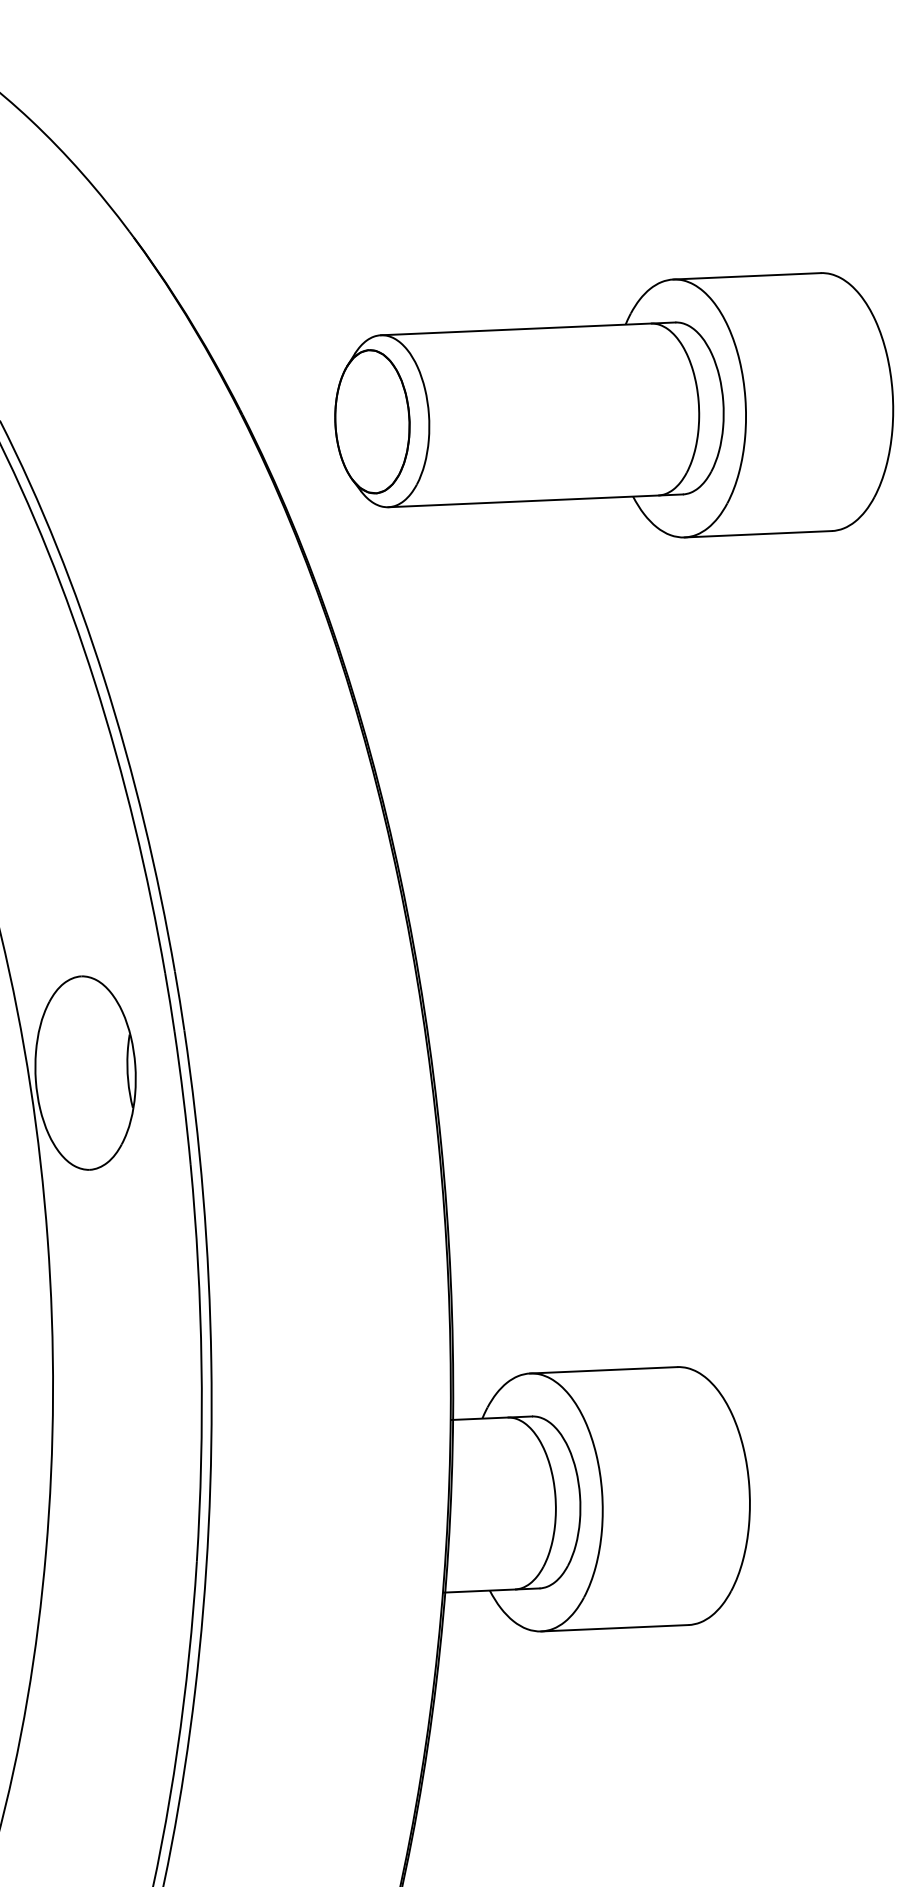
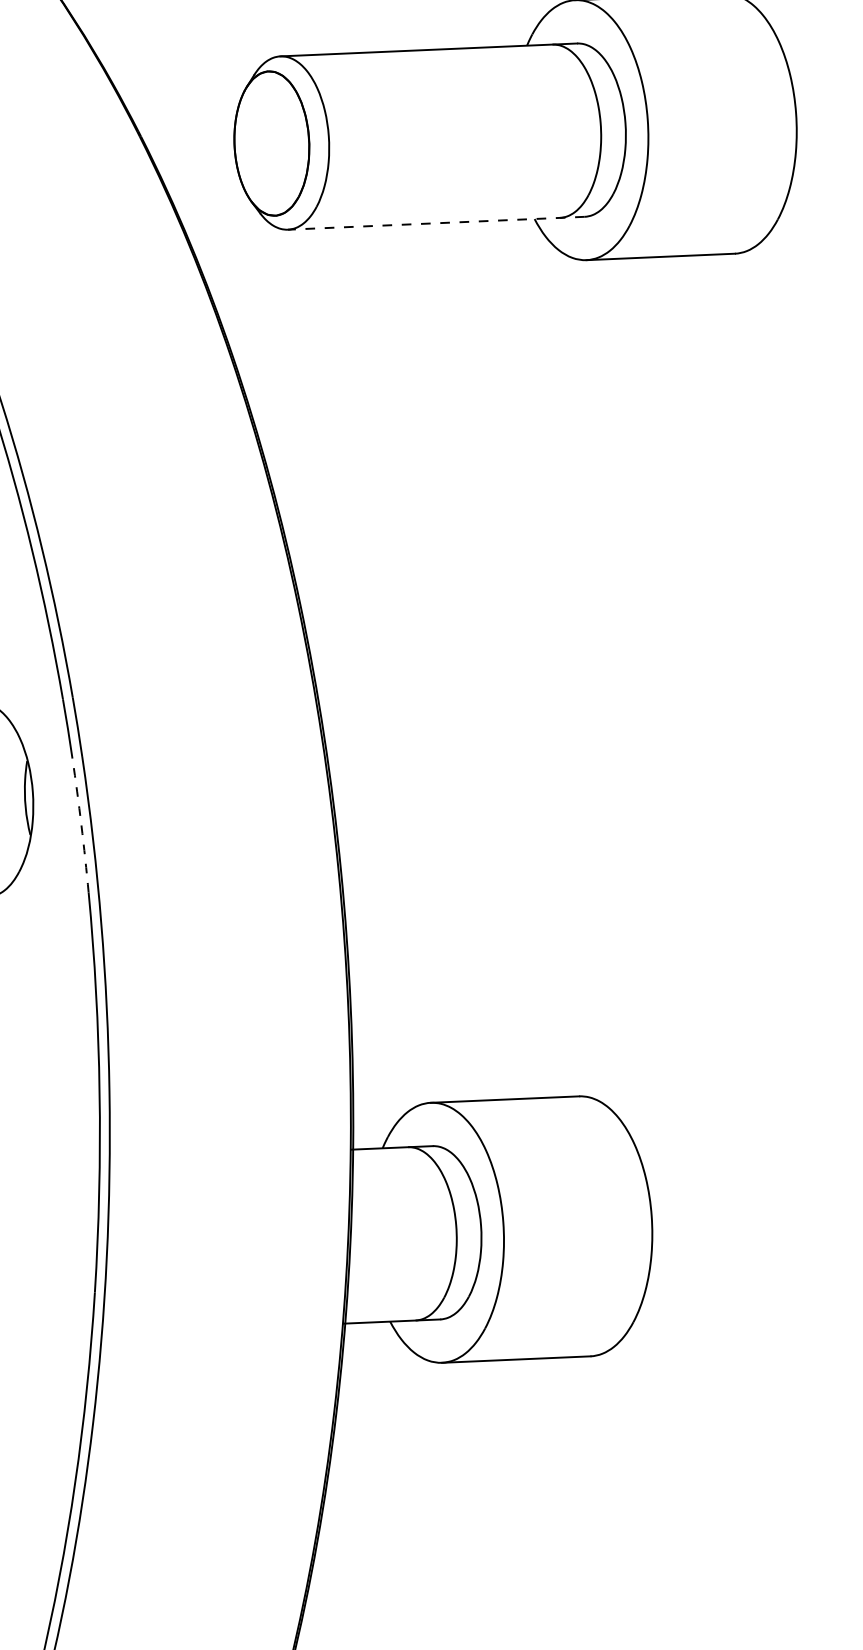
line: (535, 500) -> (436, 222), solid -> dashed
arc: (183, 1098) -> (81, 825), solid -> dashed

